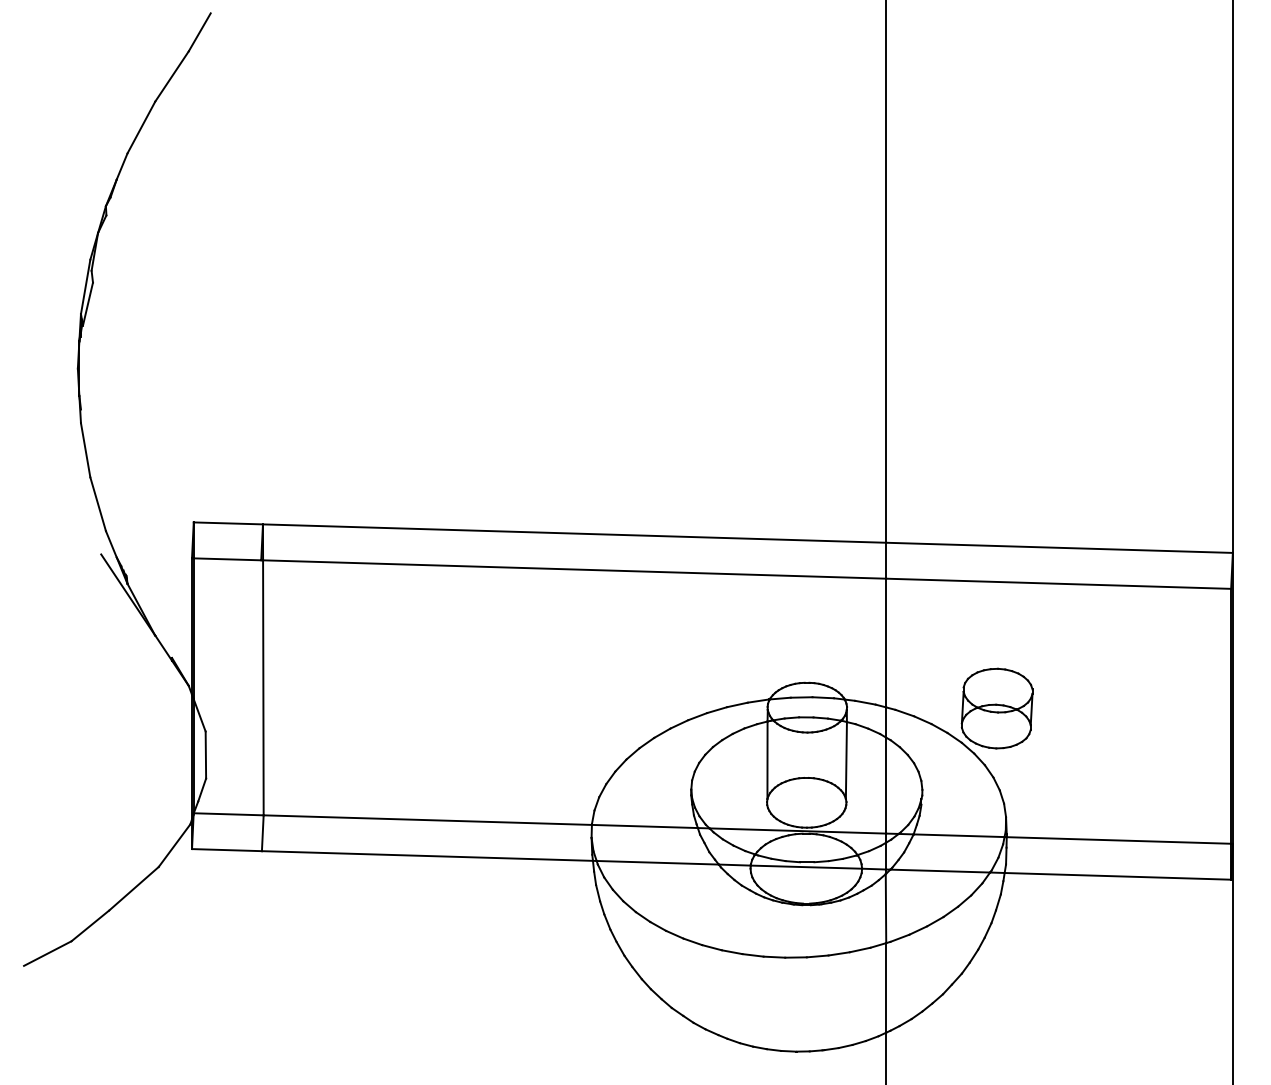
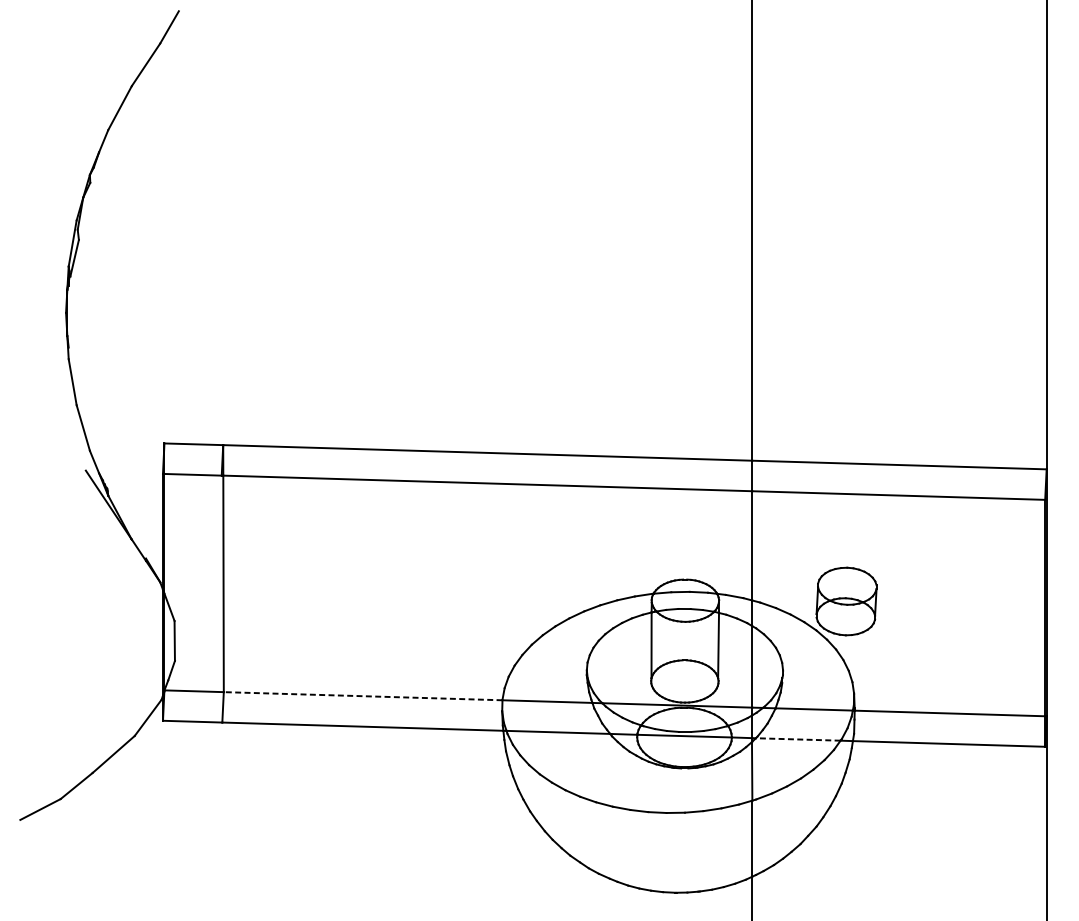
line: (427, 820) -> (362, 696), solid -> dashed
line: (940, 871) -> (798, 739), solid -> dashed

